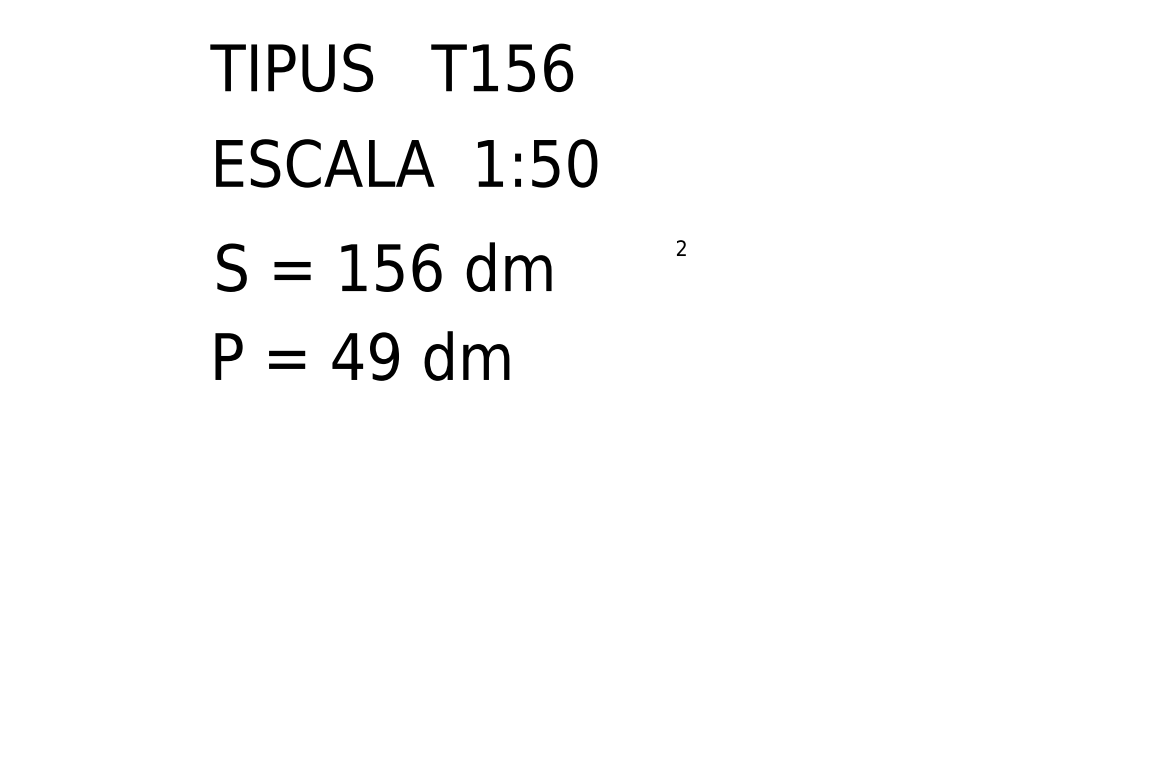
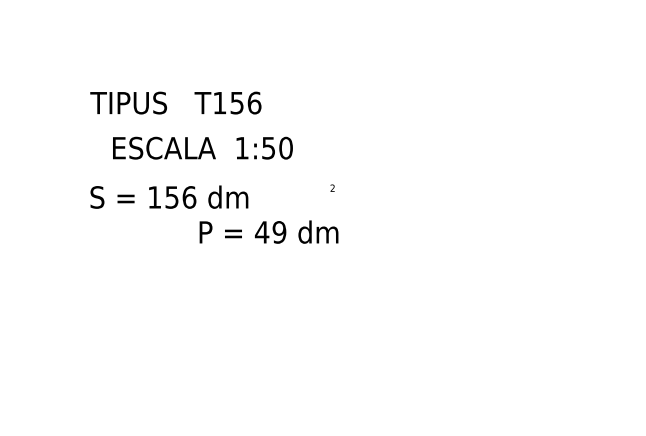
text: (390, 66) -> (175, 102), moved
text: (384, 265) -> (169, 196), moved
text: (361, 354) -> (268, 231), moved

